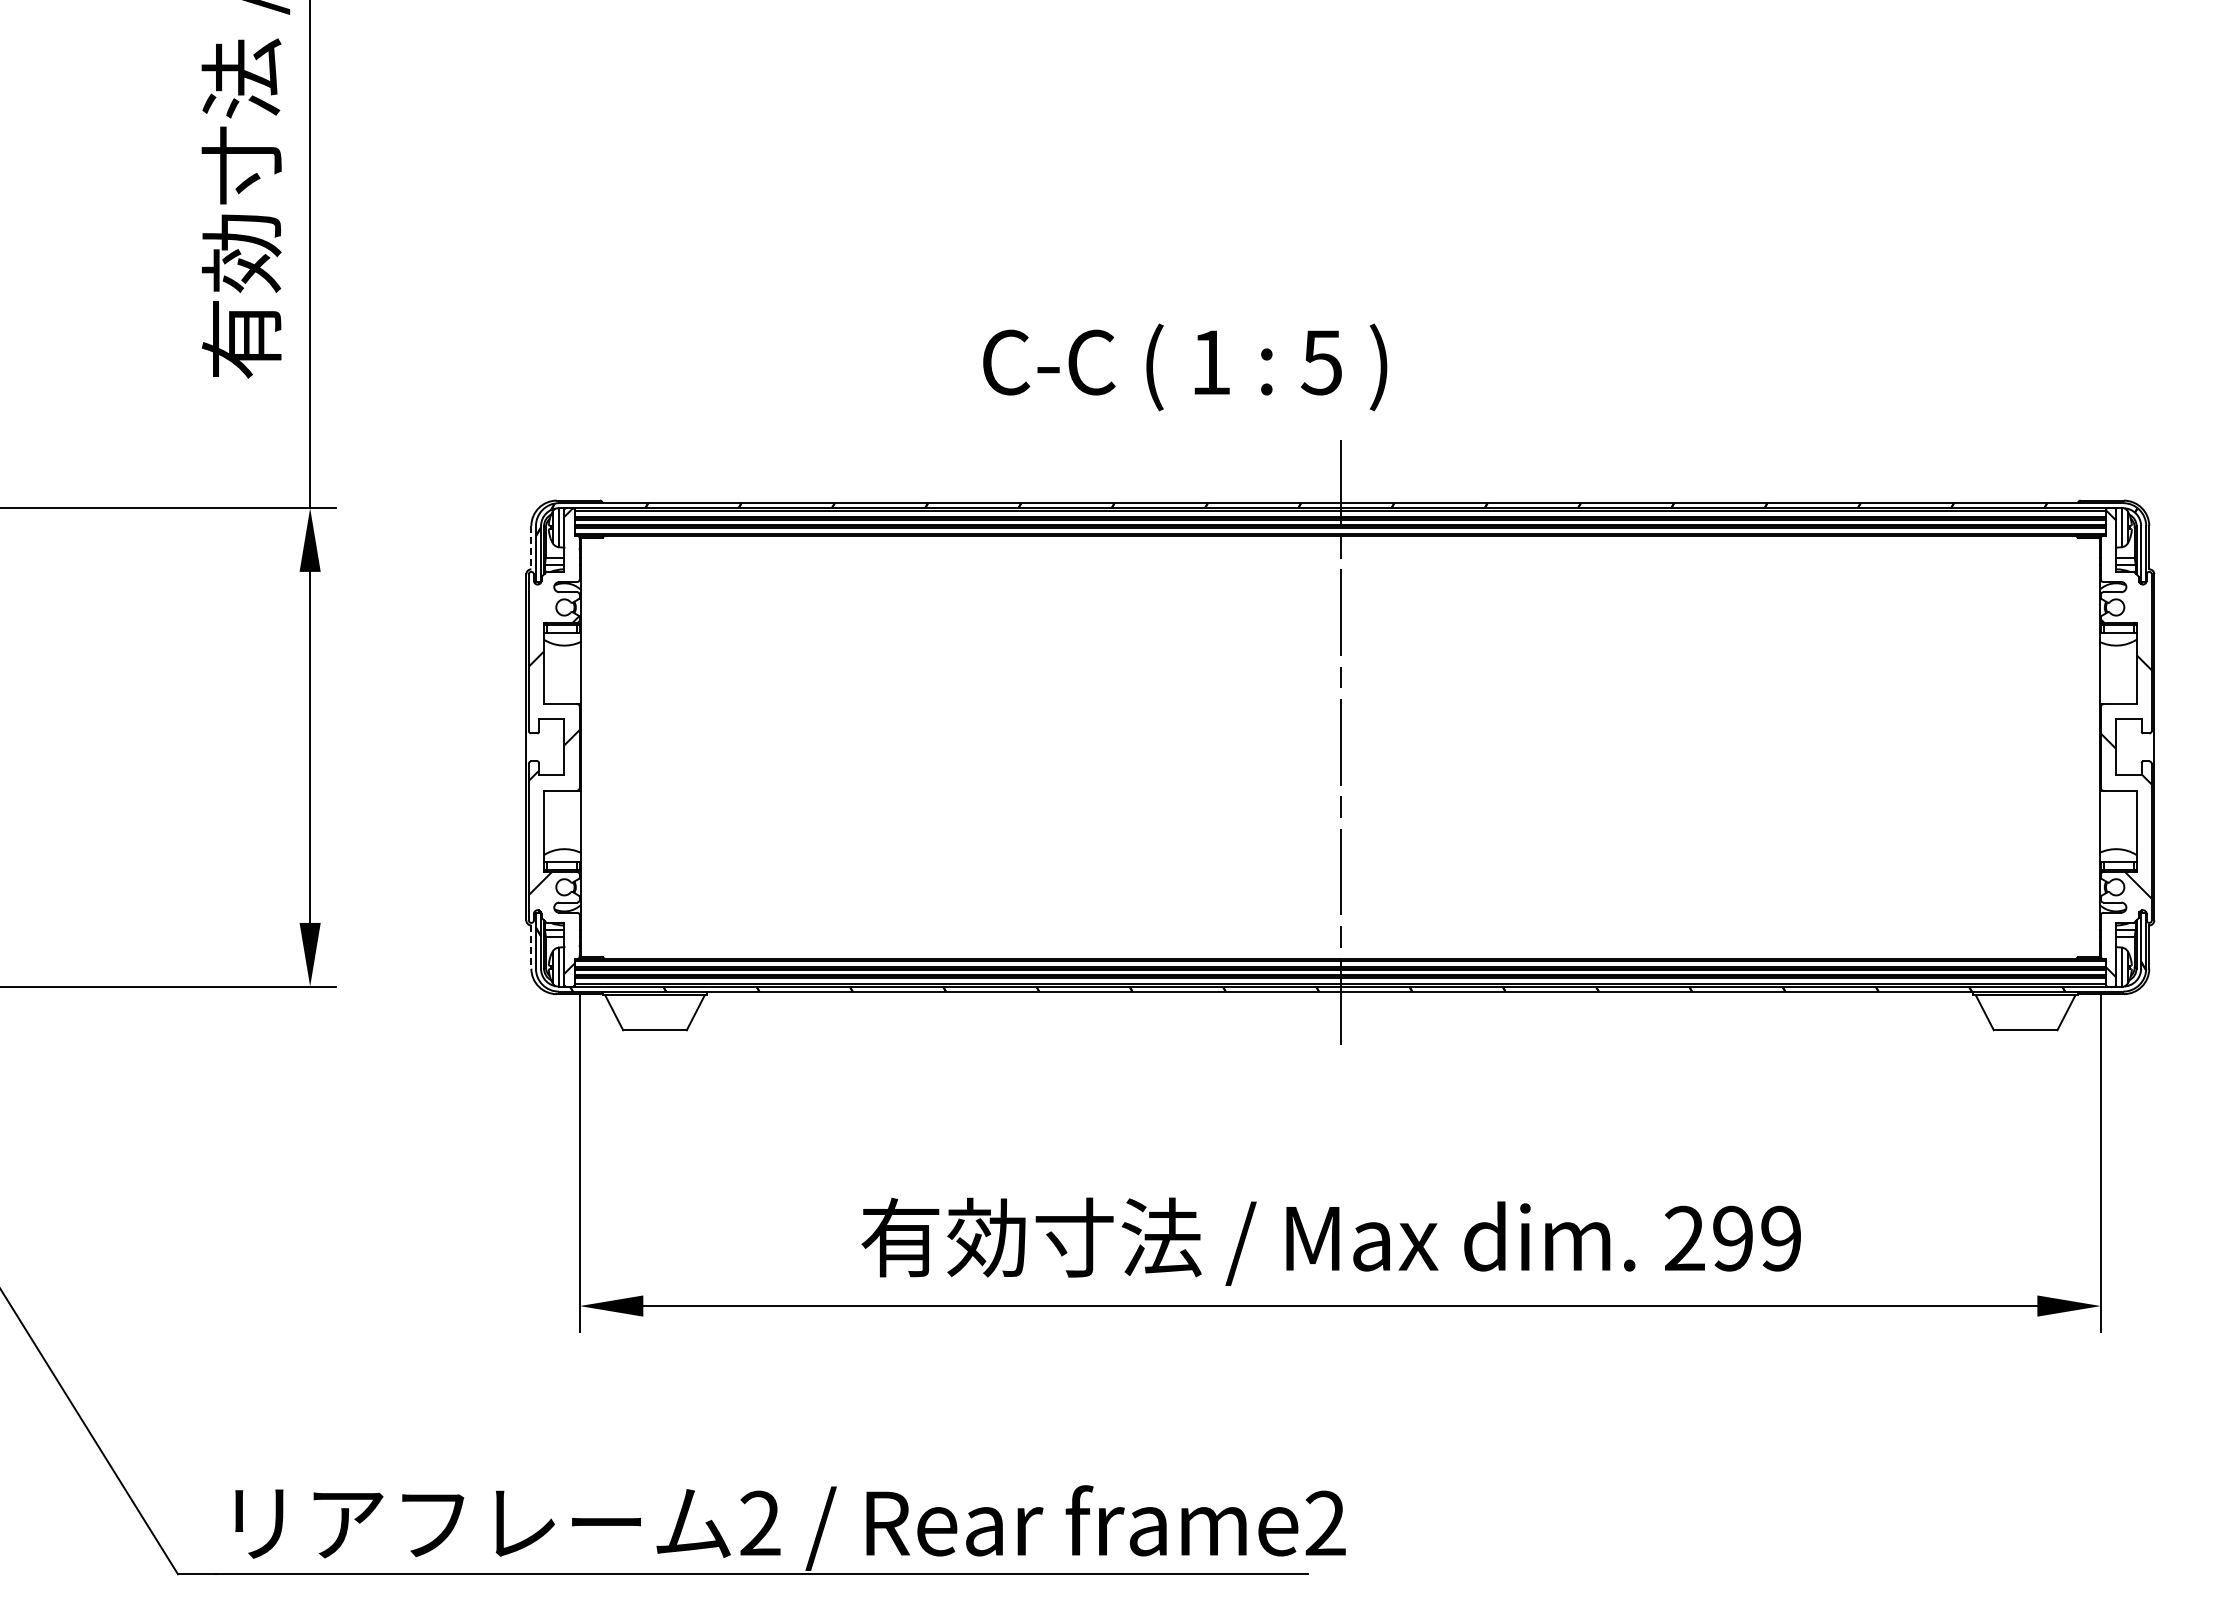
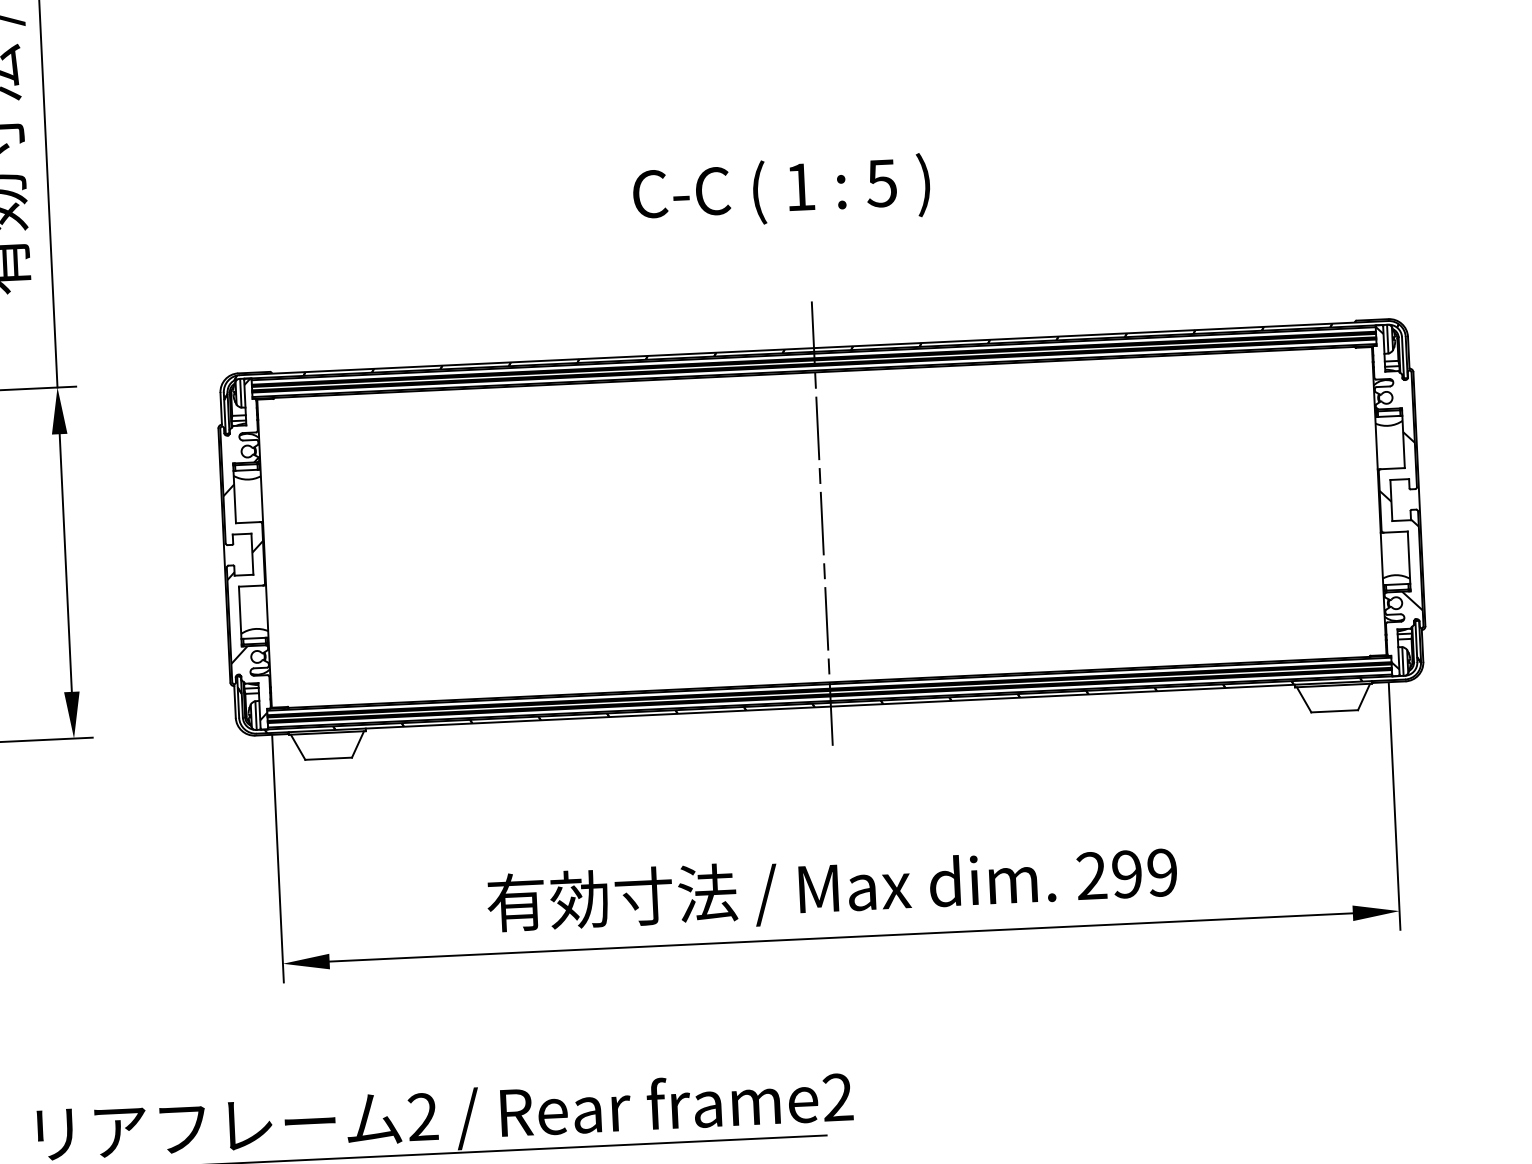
text: (1185, 367) -> (781, 191), moved
line: (531, 547) -> (221, 408), dashed -> solid
line: (531, 947) -> (235, 702), dashed -> solid

